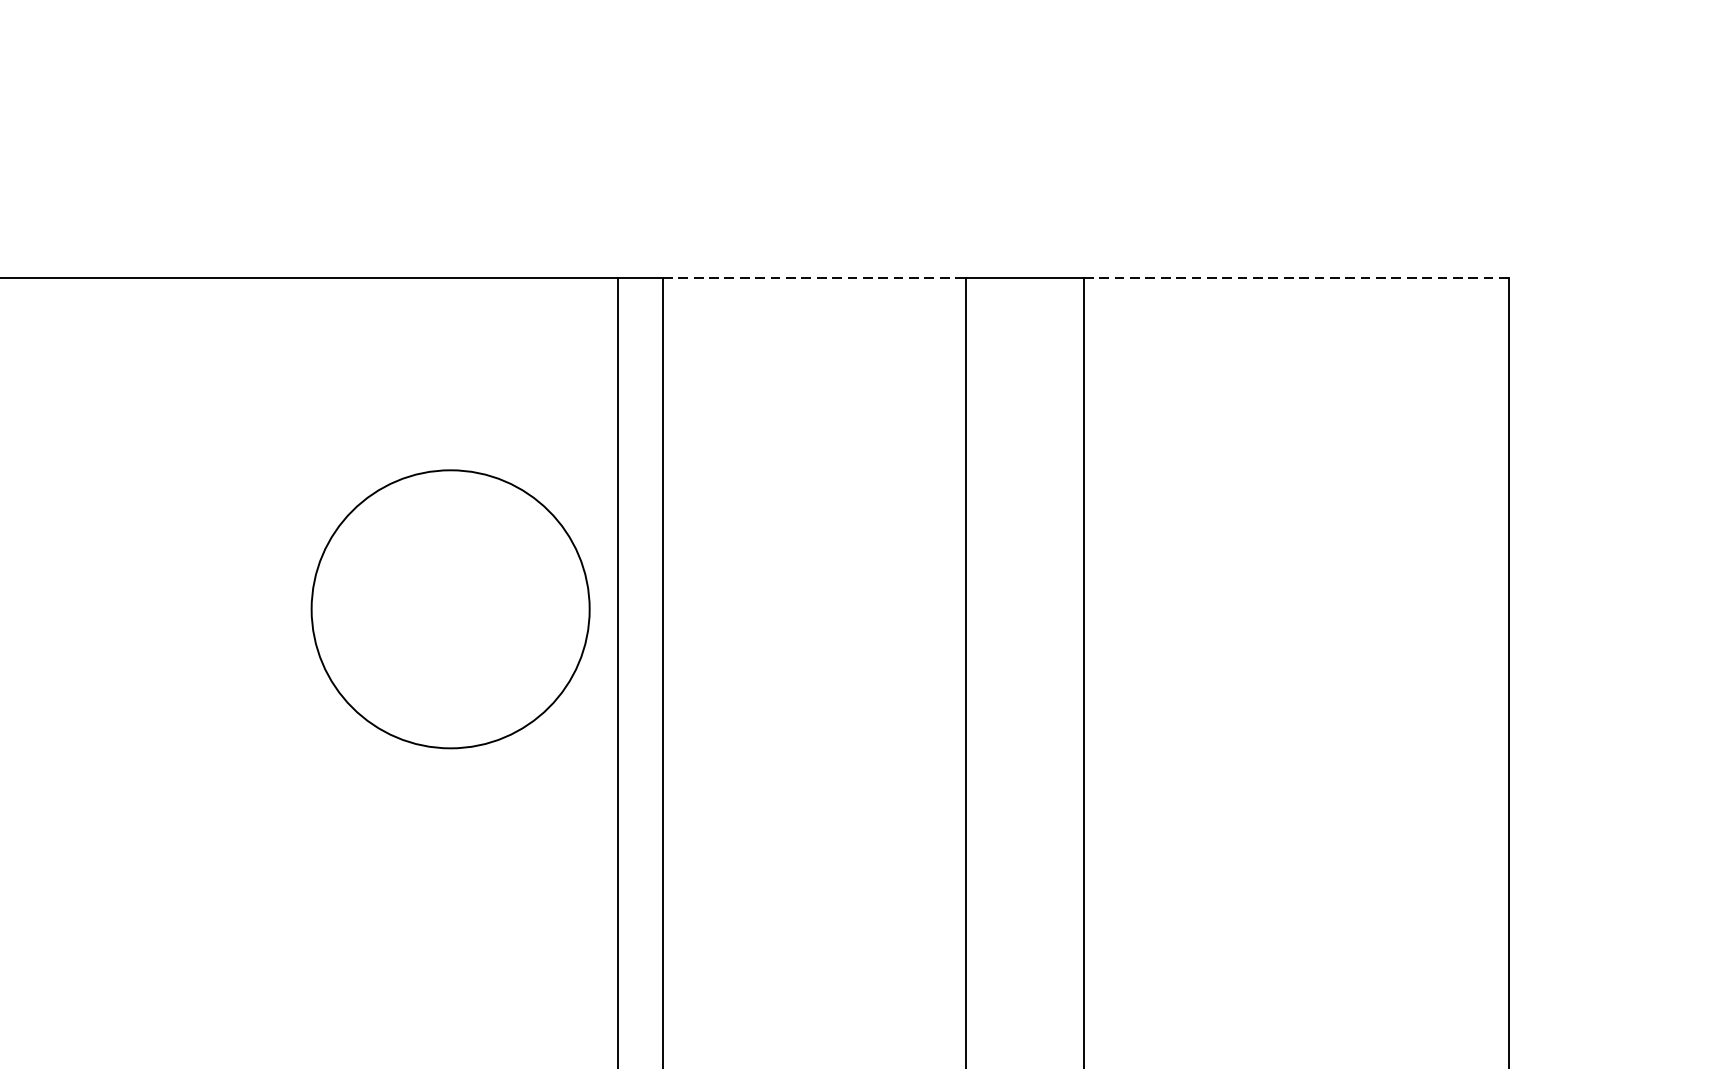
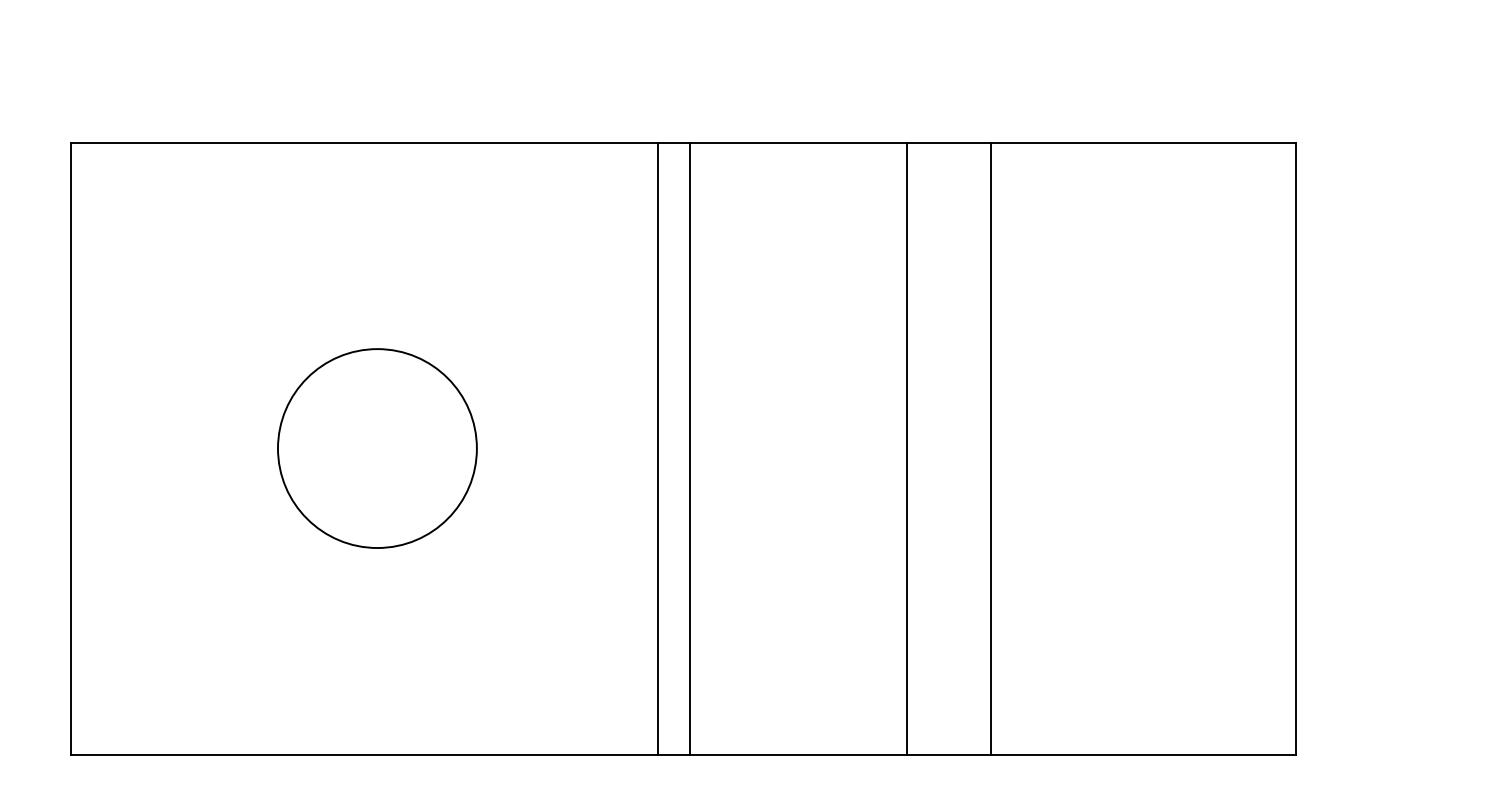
line: (815, 277) -> (799, 142), dashed -> solid
line: (1296, 277) -> (1143, 142), dashed -> solid
circle: (450, 609) -> (377, 448), moved

